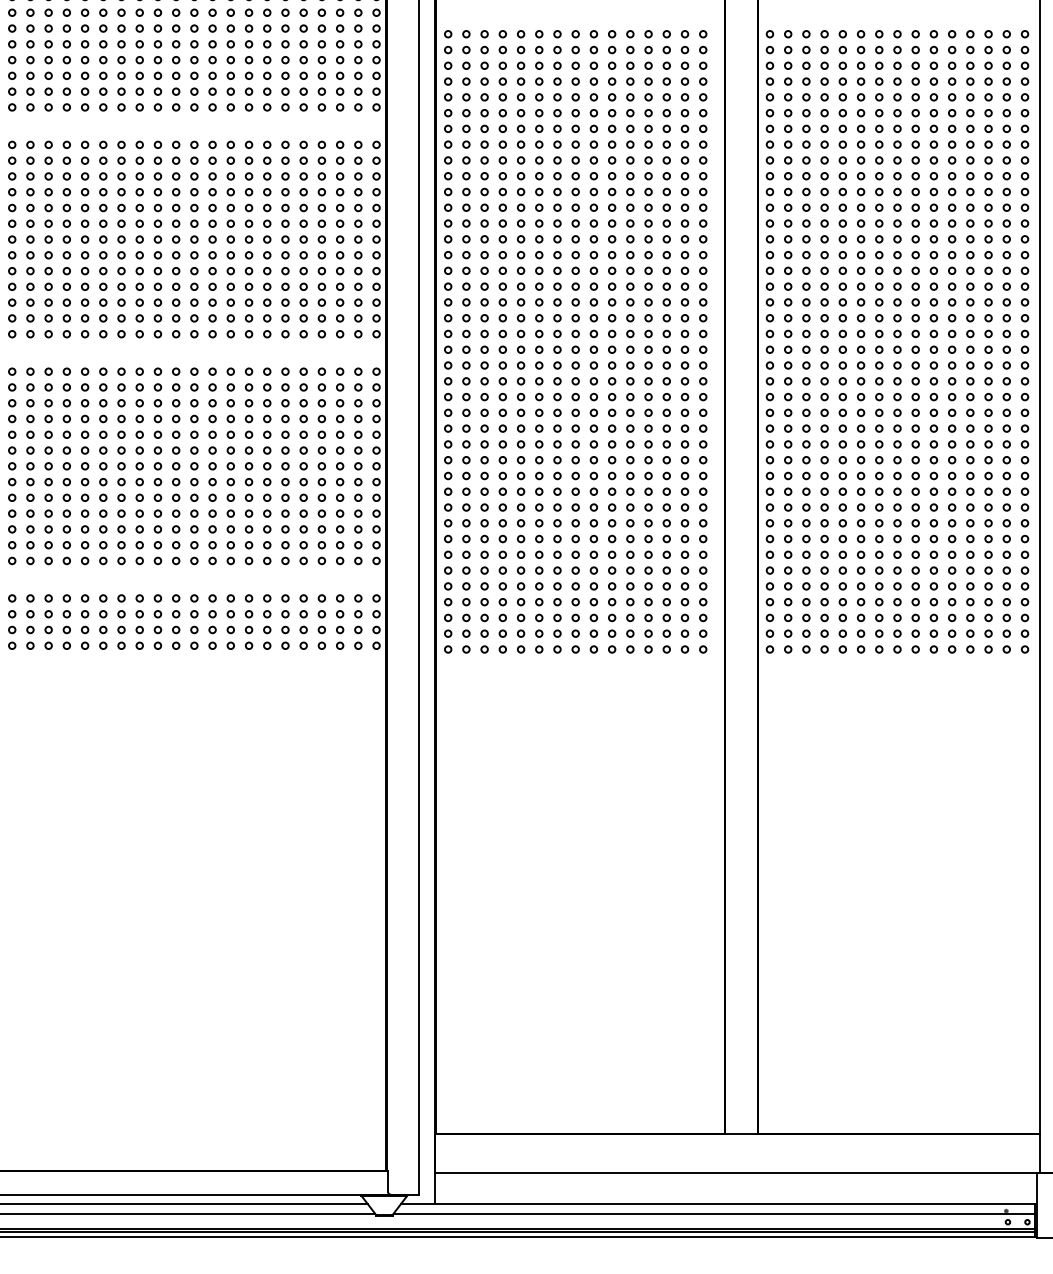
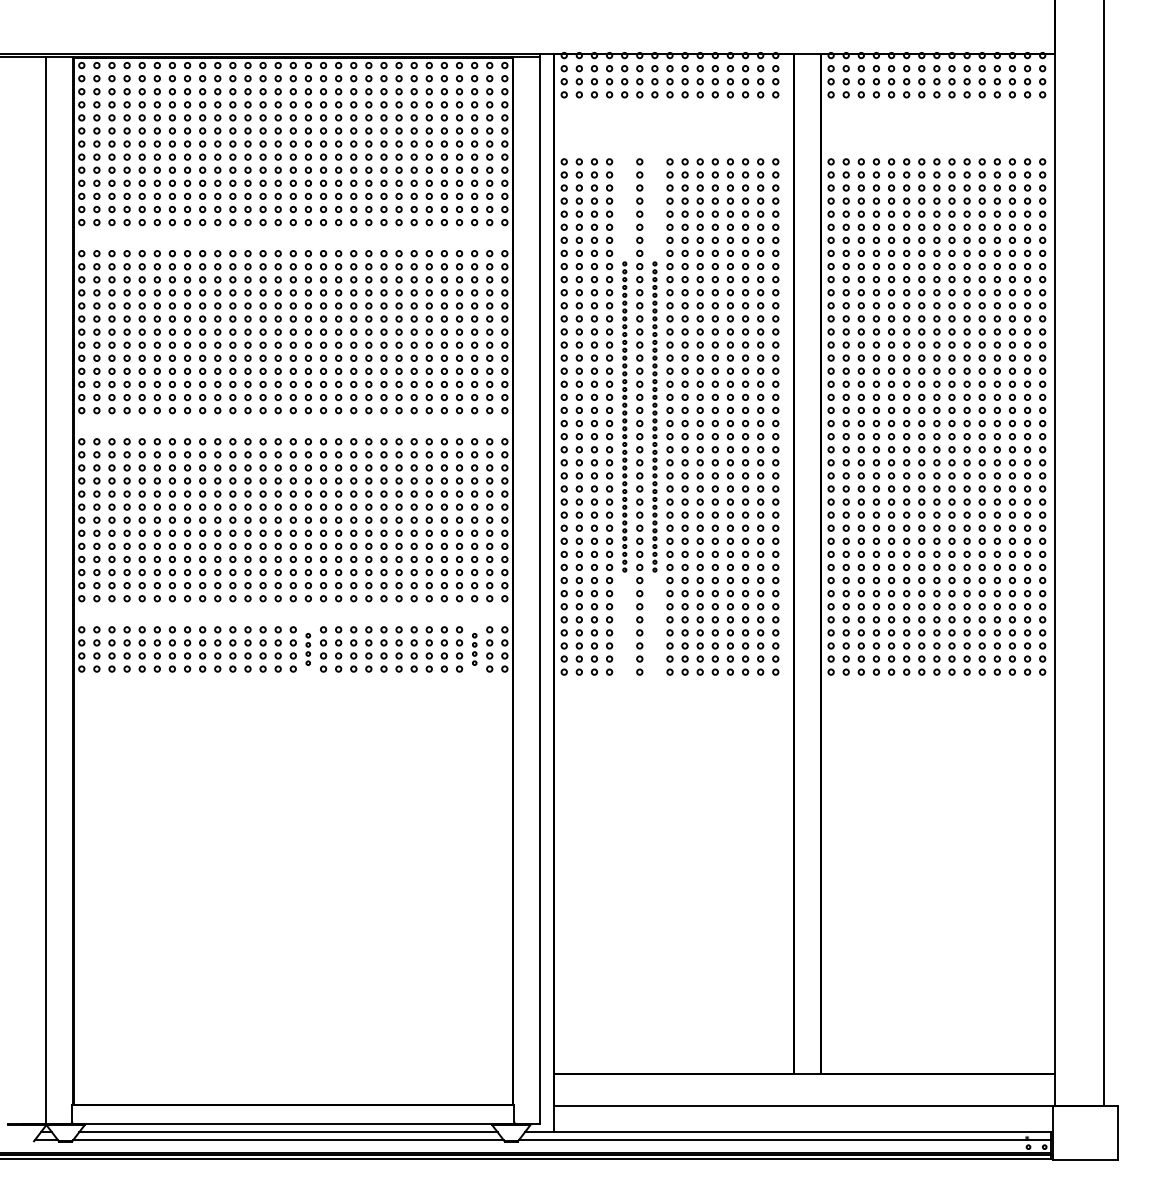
part: (520, 341) -> (624, 416), size x0.6
part: (557, 341) -> (654, 416), size x0.6
part: (138, 622) -> (307, 649), size x0.7
part: (339, 622) -> (474, 649), size x0.7

